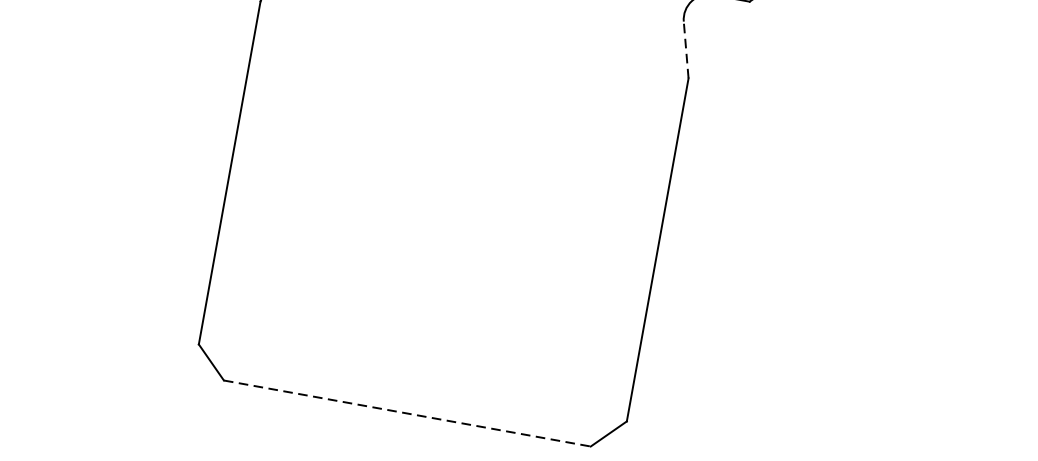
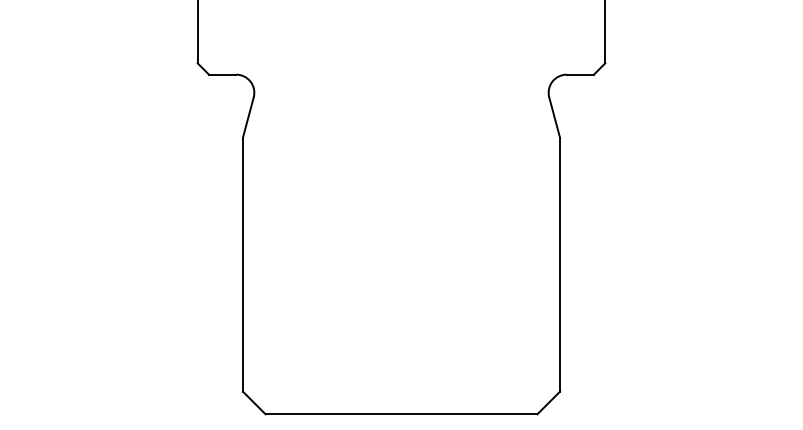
line: (686, 49) -> (554, 117), dashed -> solid
line: (407, 413) -> (401, 414), dashed -> solid

